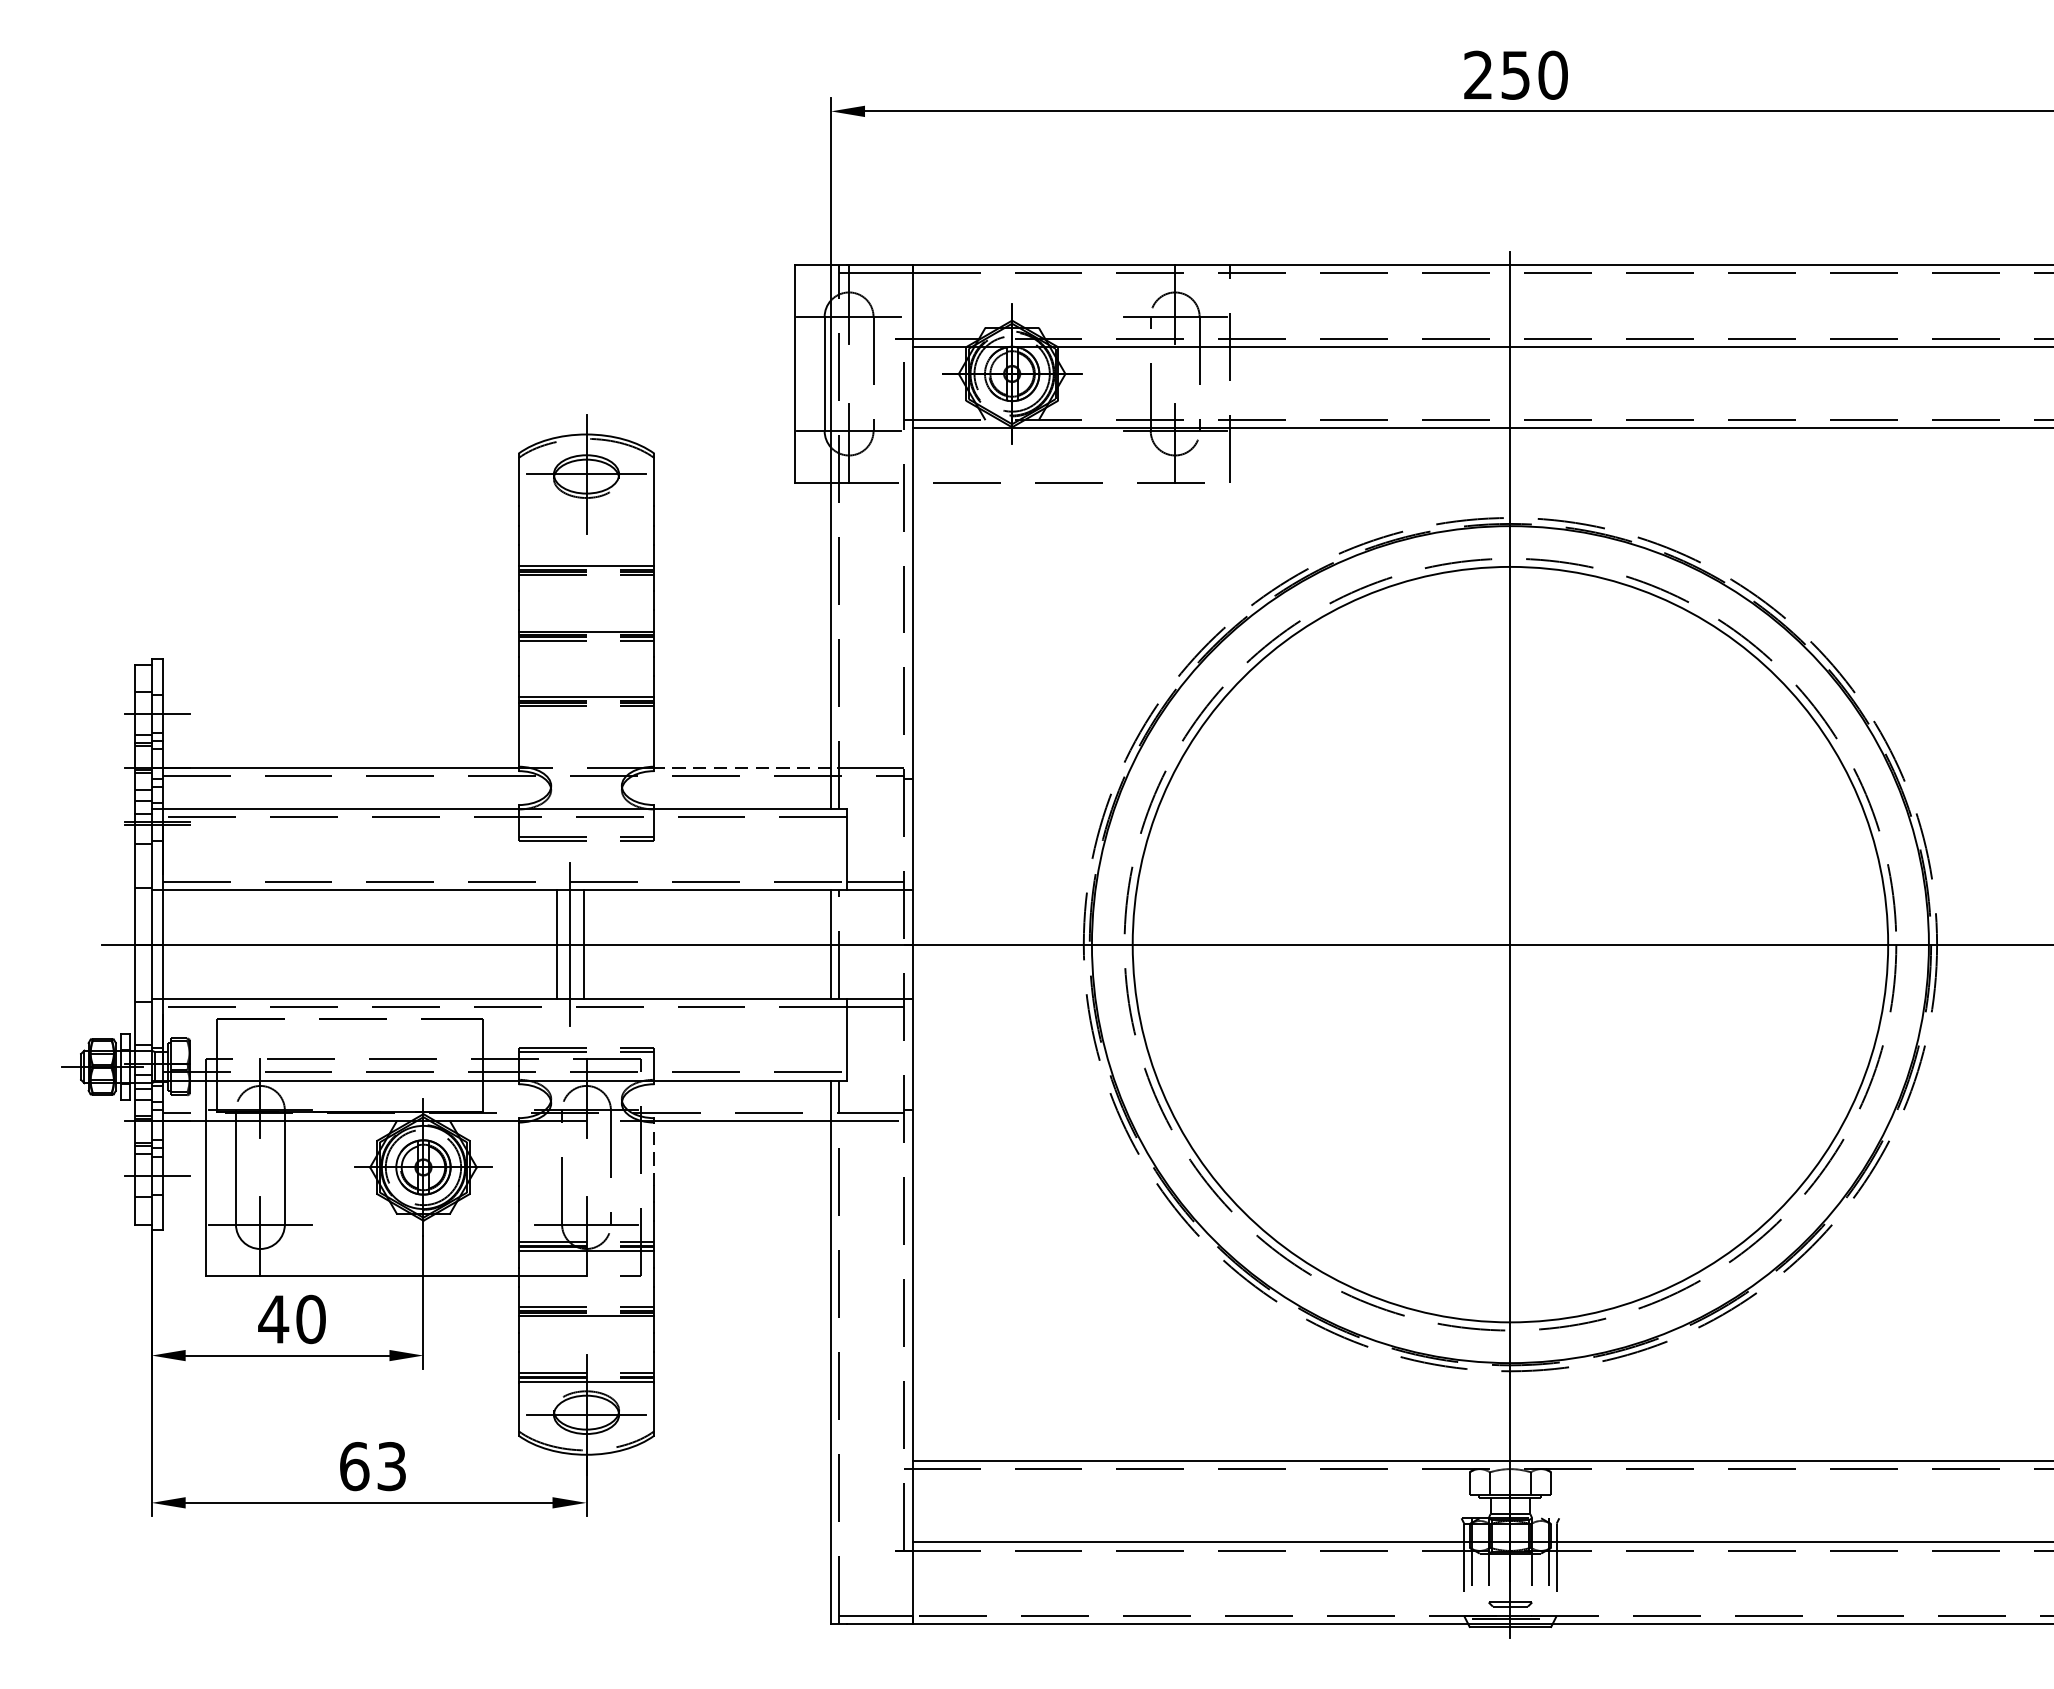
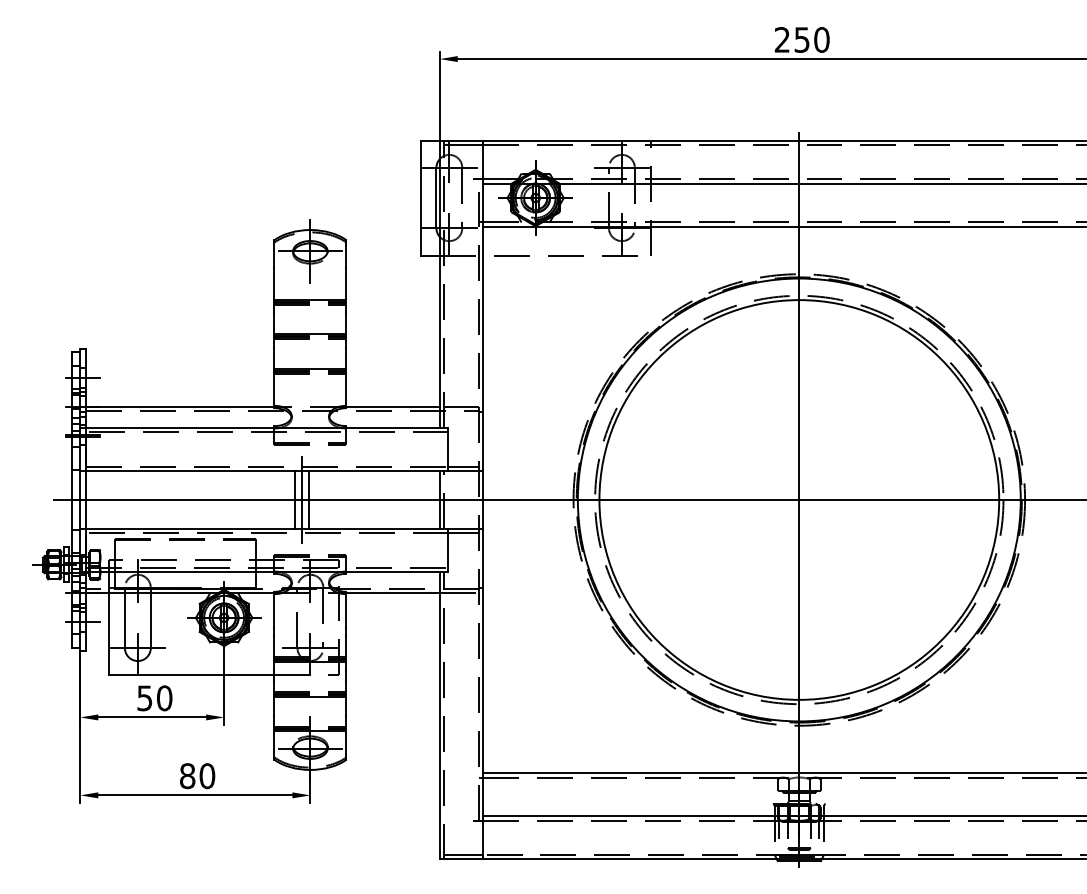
line: (743, 767) -> (393, 406), dashed -> solid
line: (654, 1155) -> (346, 611), dashed -> solid
text: (272, 1319) -> (144, 698), 40 -> 50
text: (373, 1467) -> (197, 776), 63 -> 80

